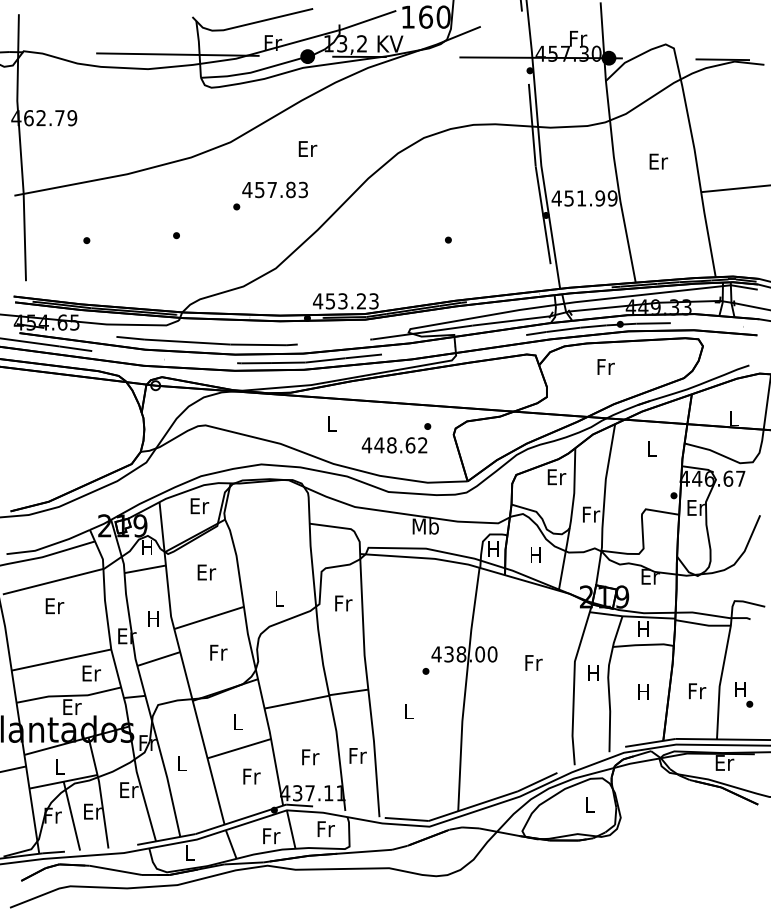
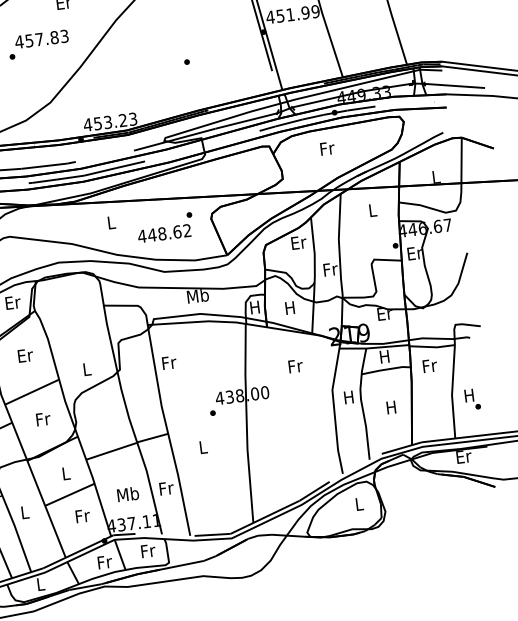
text: (343, 603) -> (169, 362), moved
text: (533, 662) -> (295, 365), moved
text: (697, 691) -> (430, 366), moved
text: (310, 756) -> (128, 493), Fr -> Mb

